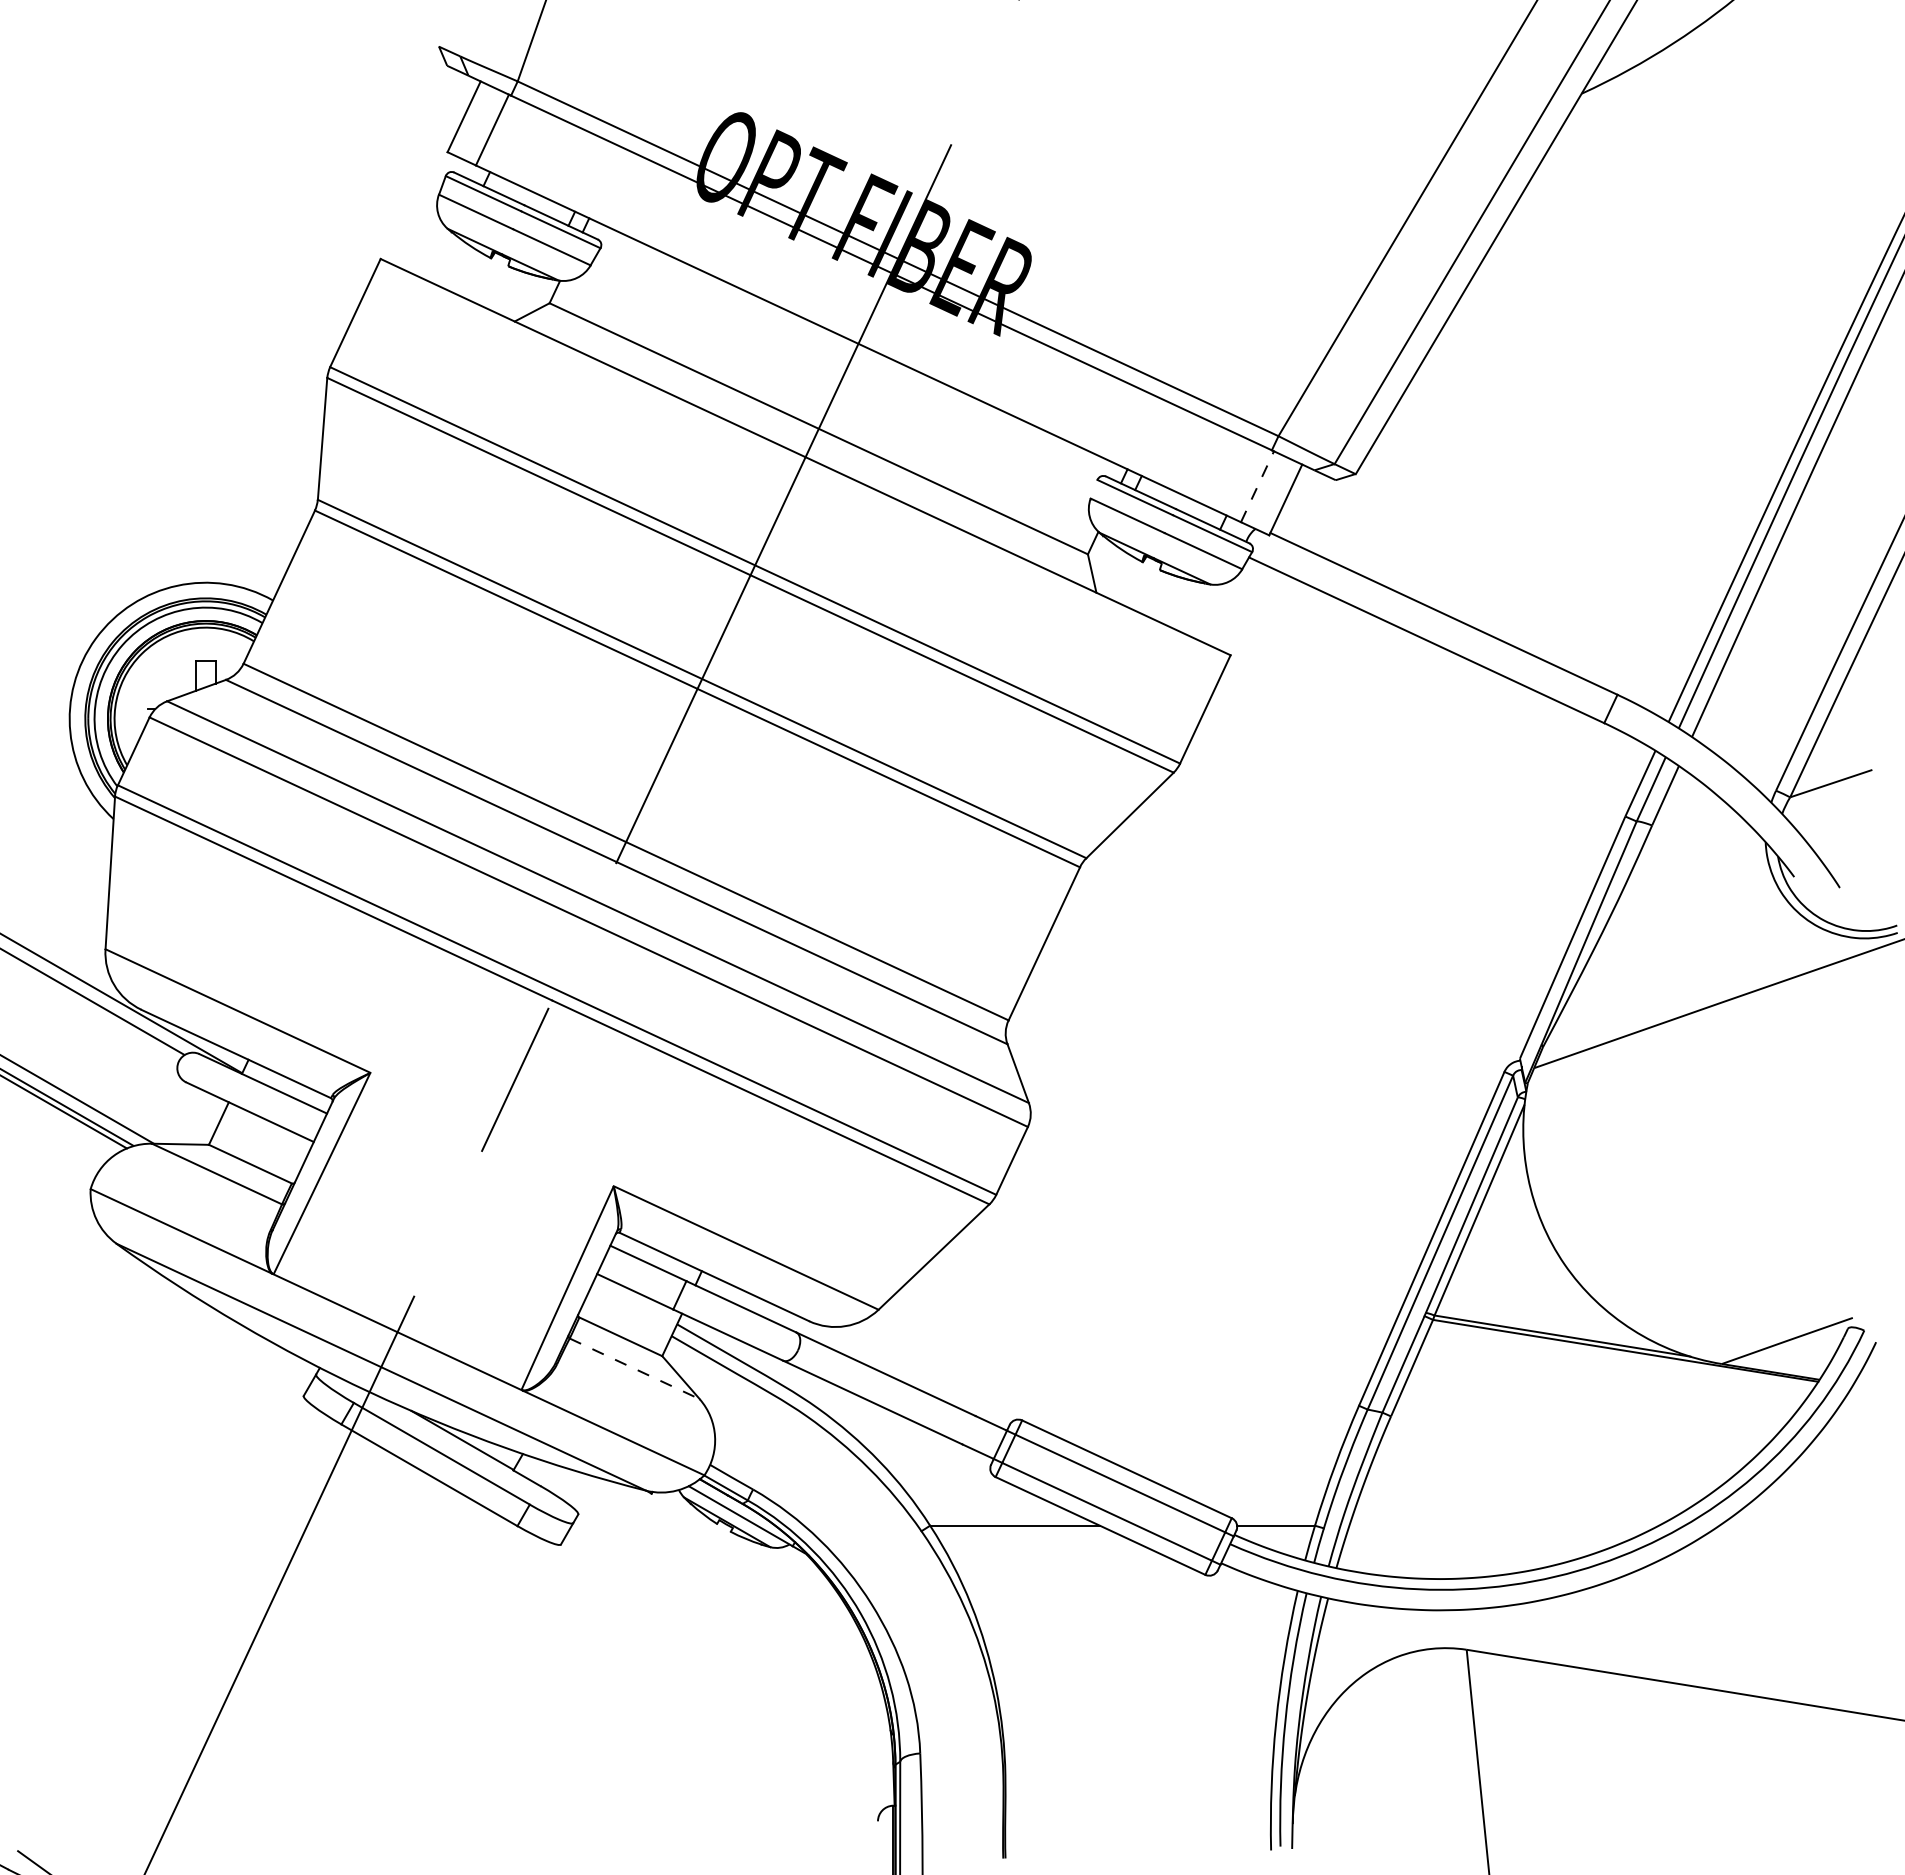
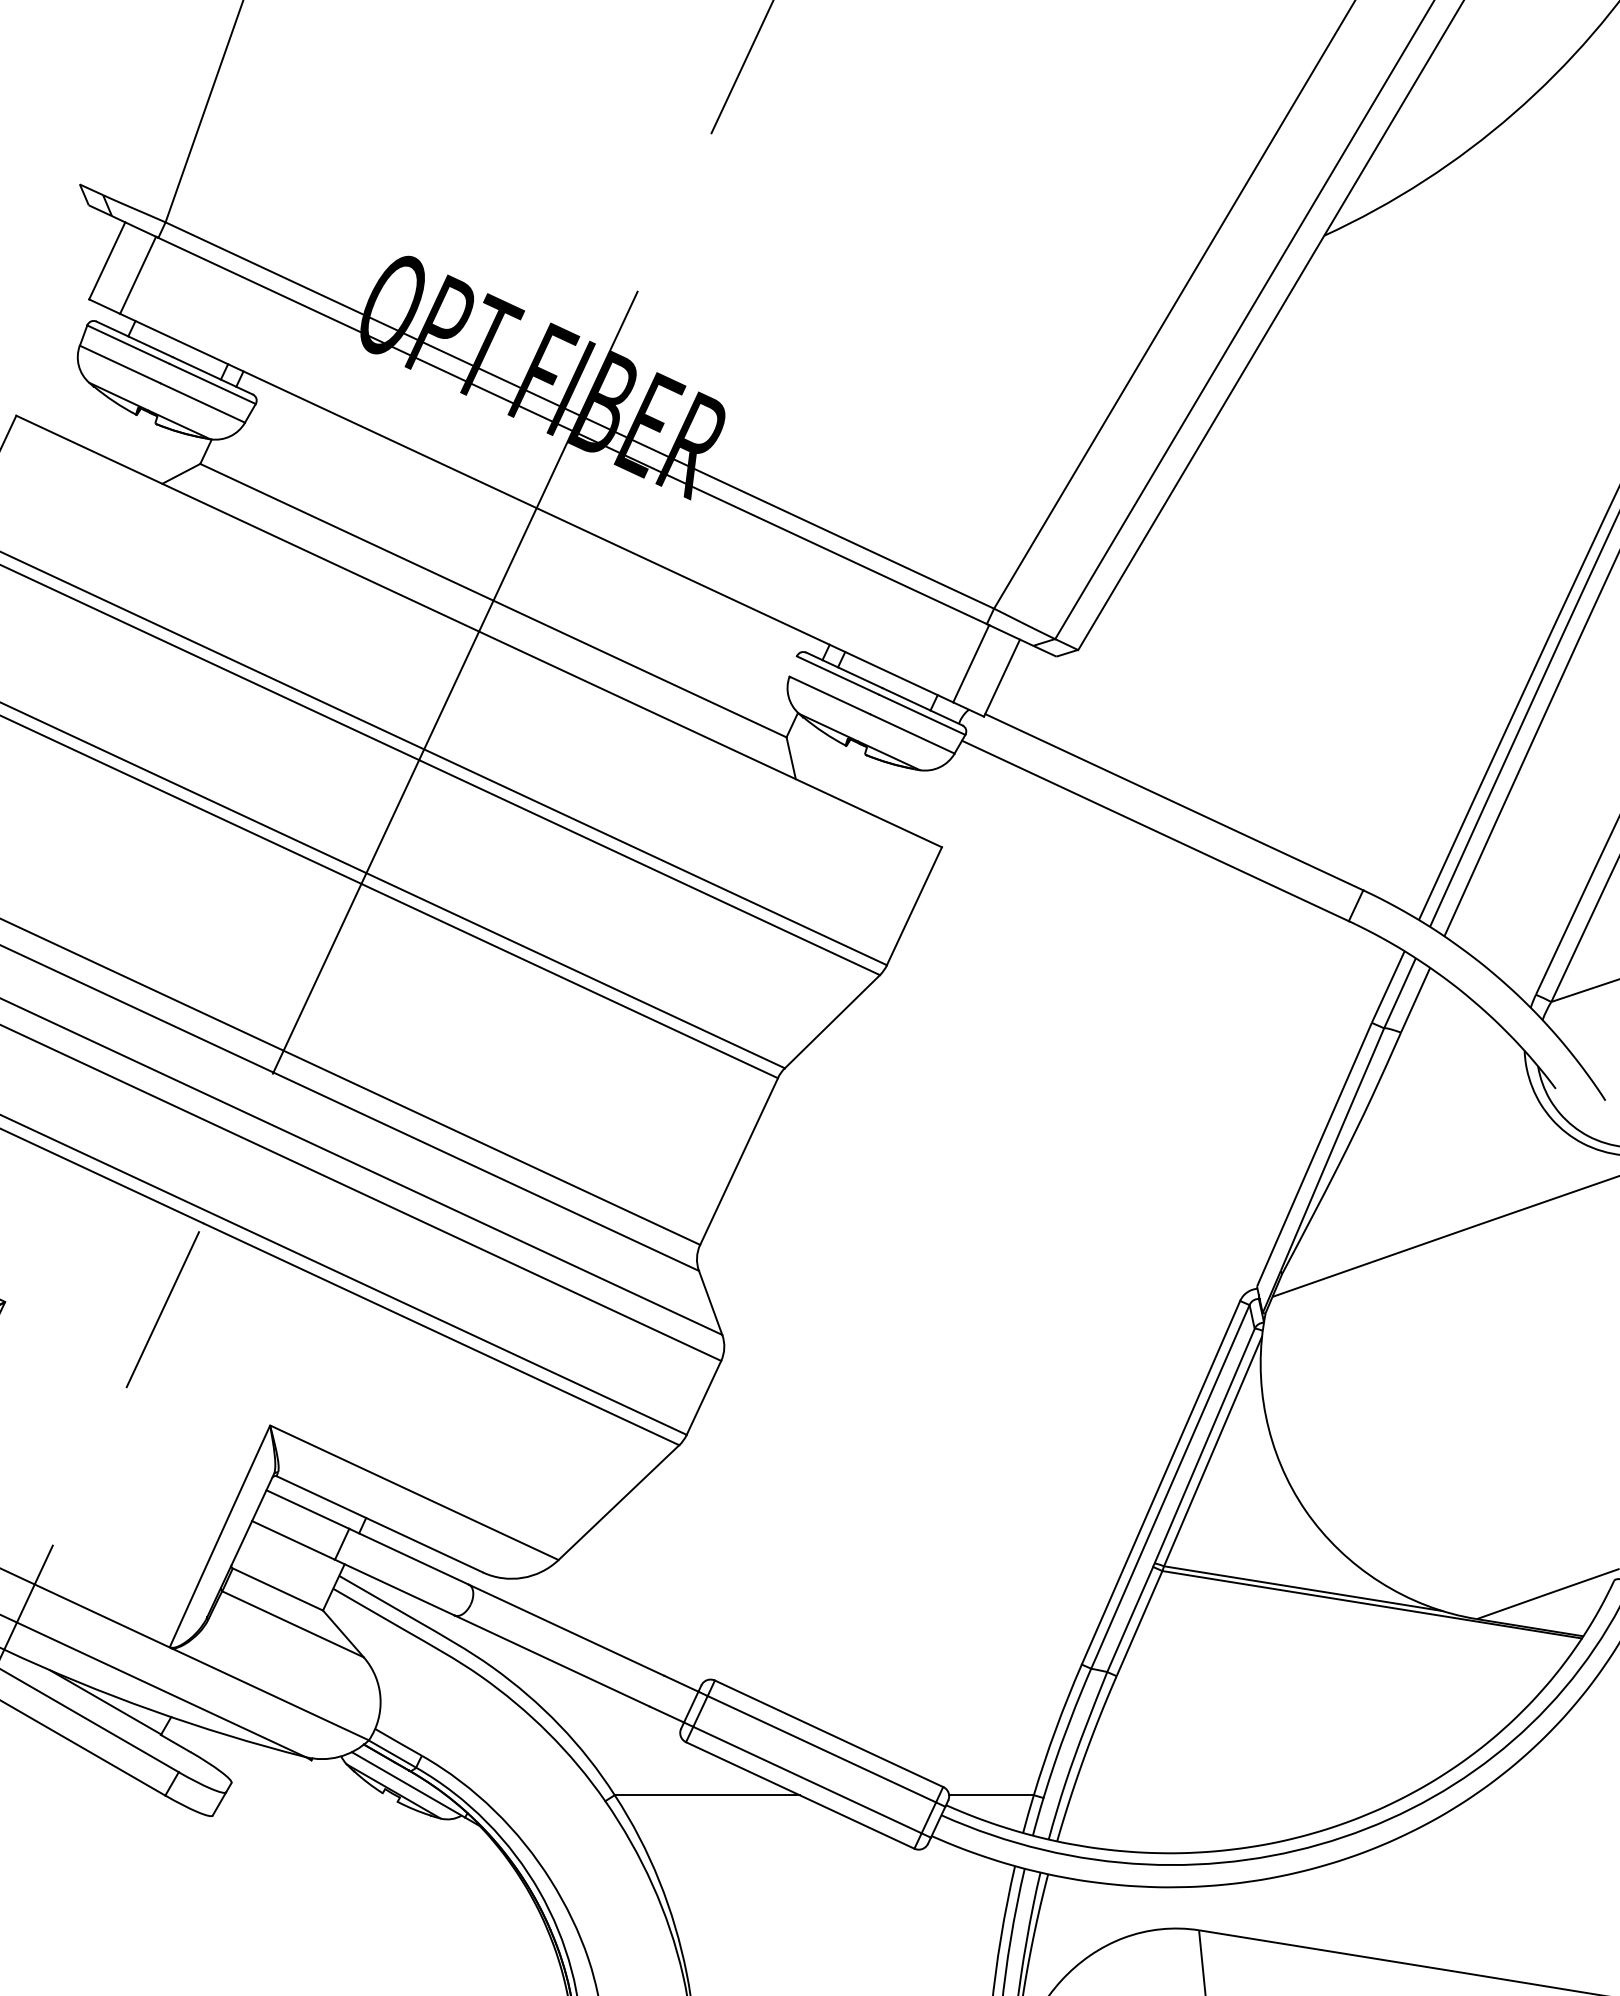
line: (1257, 486) -> (971, 663), dashed -> solid
line: (634, 1368) -> (292, 1623), dashed -> solid

